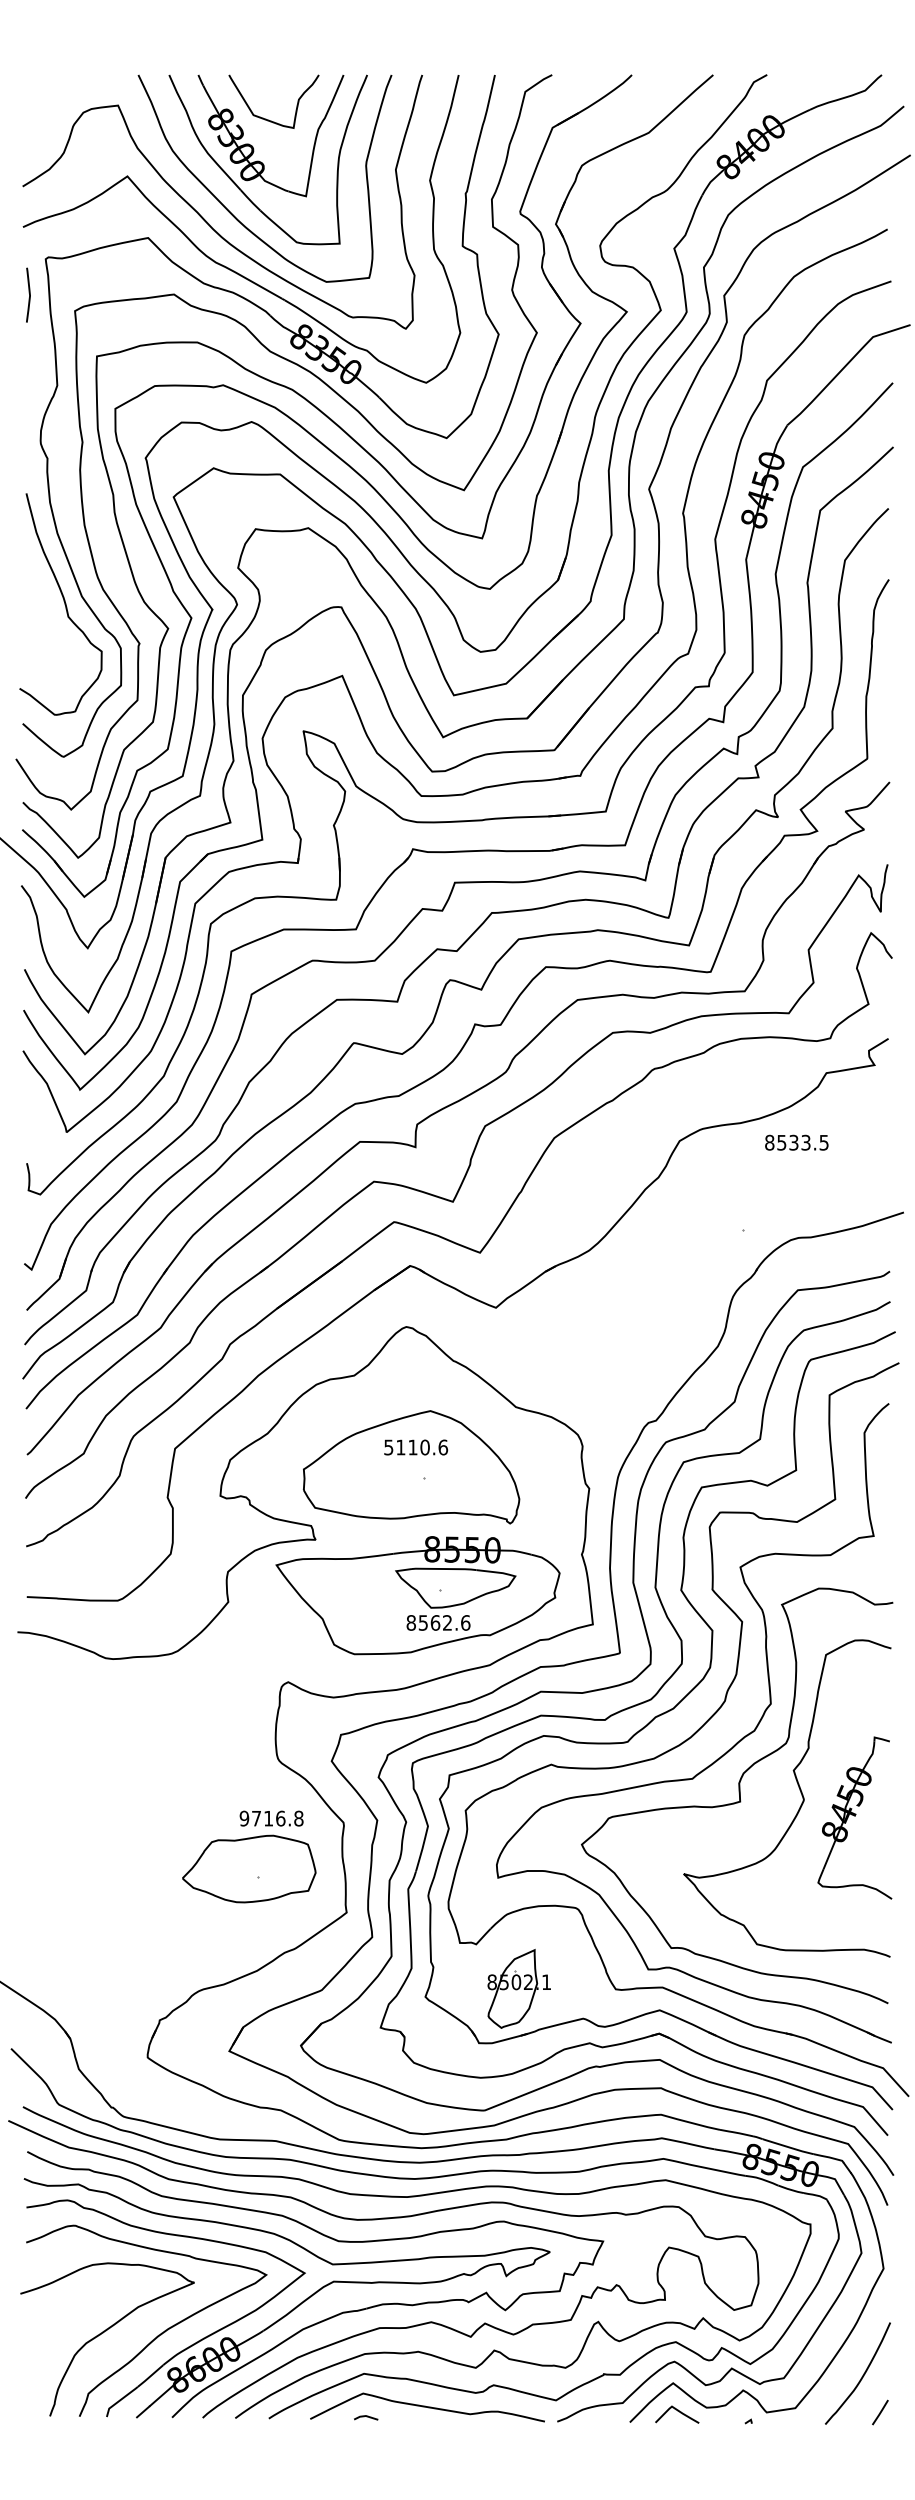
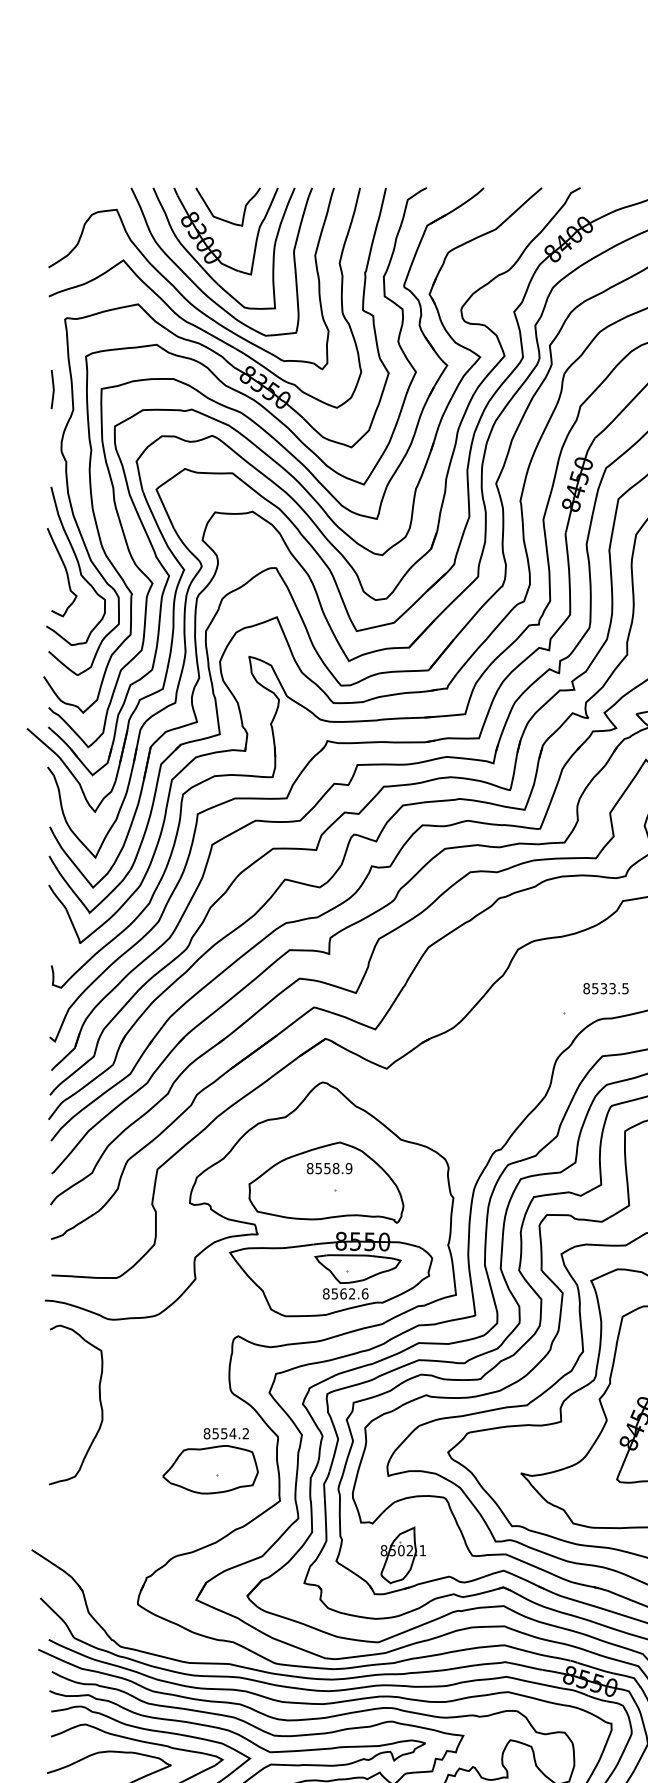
curve: (28, 293) -> (52, 388), moved
curve: (46, 611) -> (65, 571), added
text: (796, 1142) -> (605, 988), moved
text: (416, 1447) -> (329, 1168), 5110.6 -> 8558.9
curve: (93, 1770) -> (99, 1399), added
text: (271, 1818) -> (226, 1433), 9716.8 -> 8554.2

